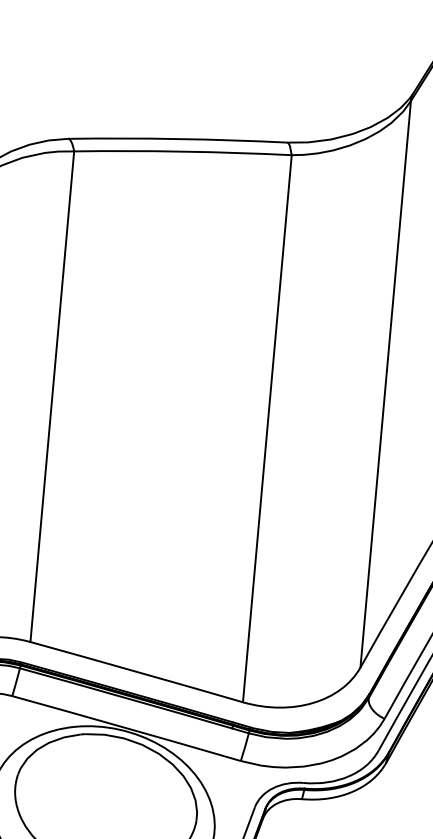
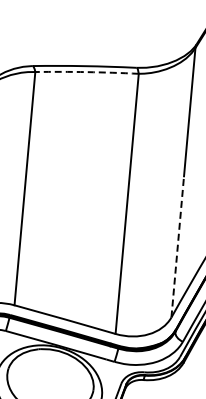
arc: (183, 152) -> (87, 72), solid -> dashed
line: (373, 518) -> (177, 246), solid -> dashed

